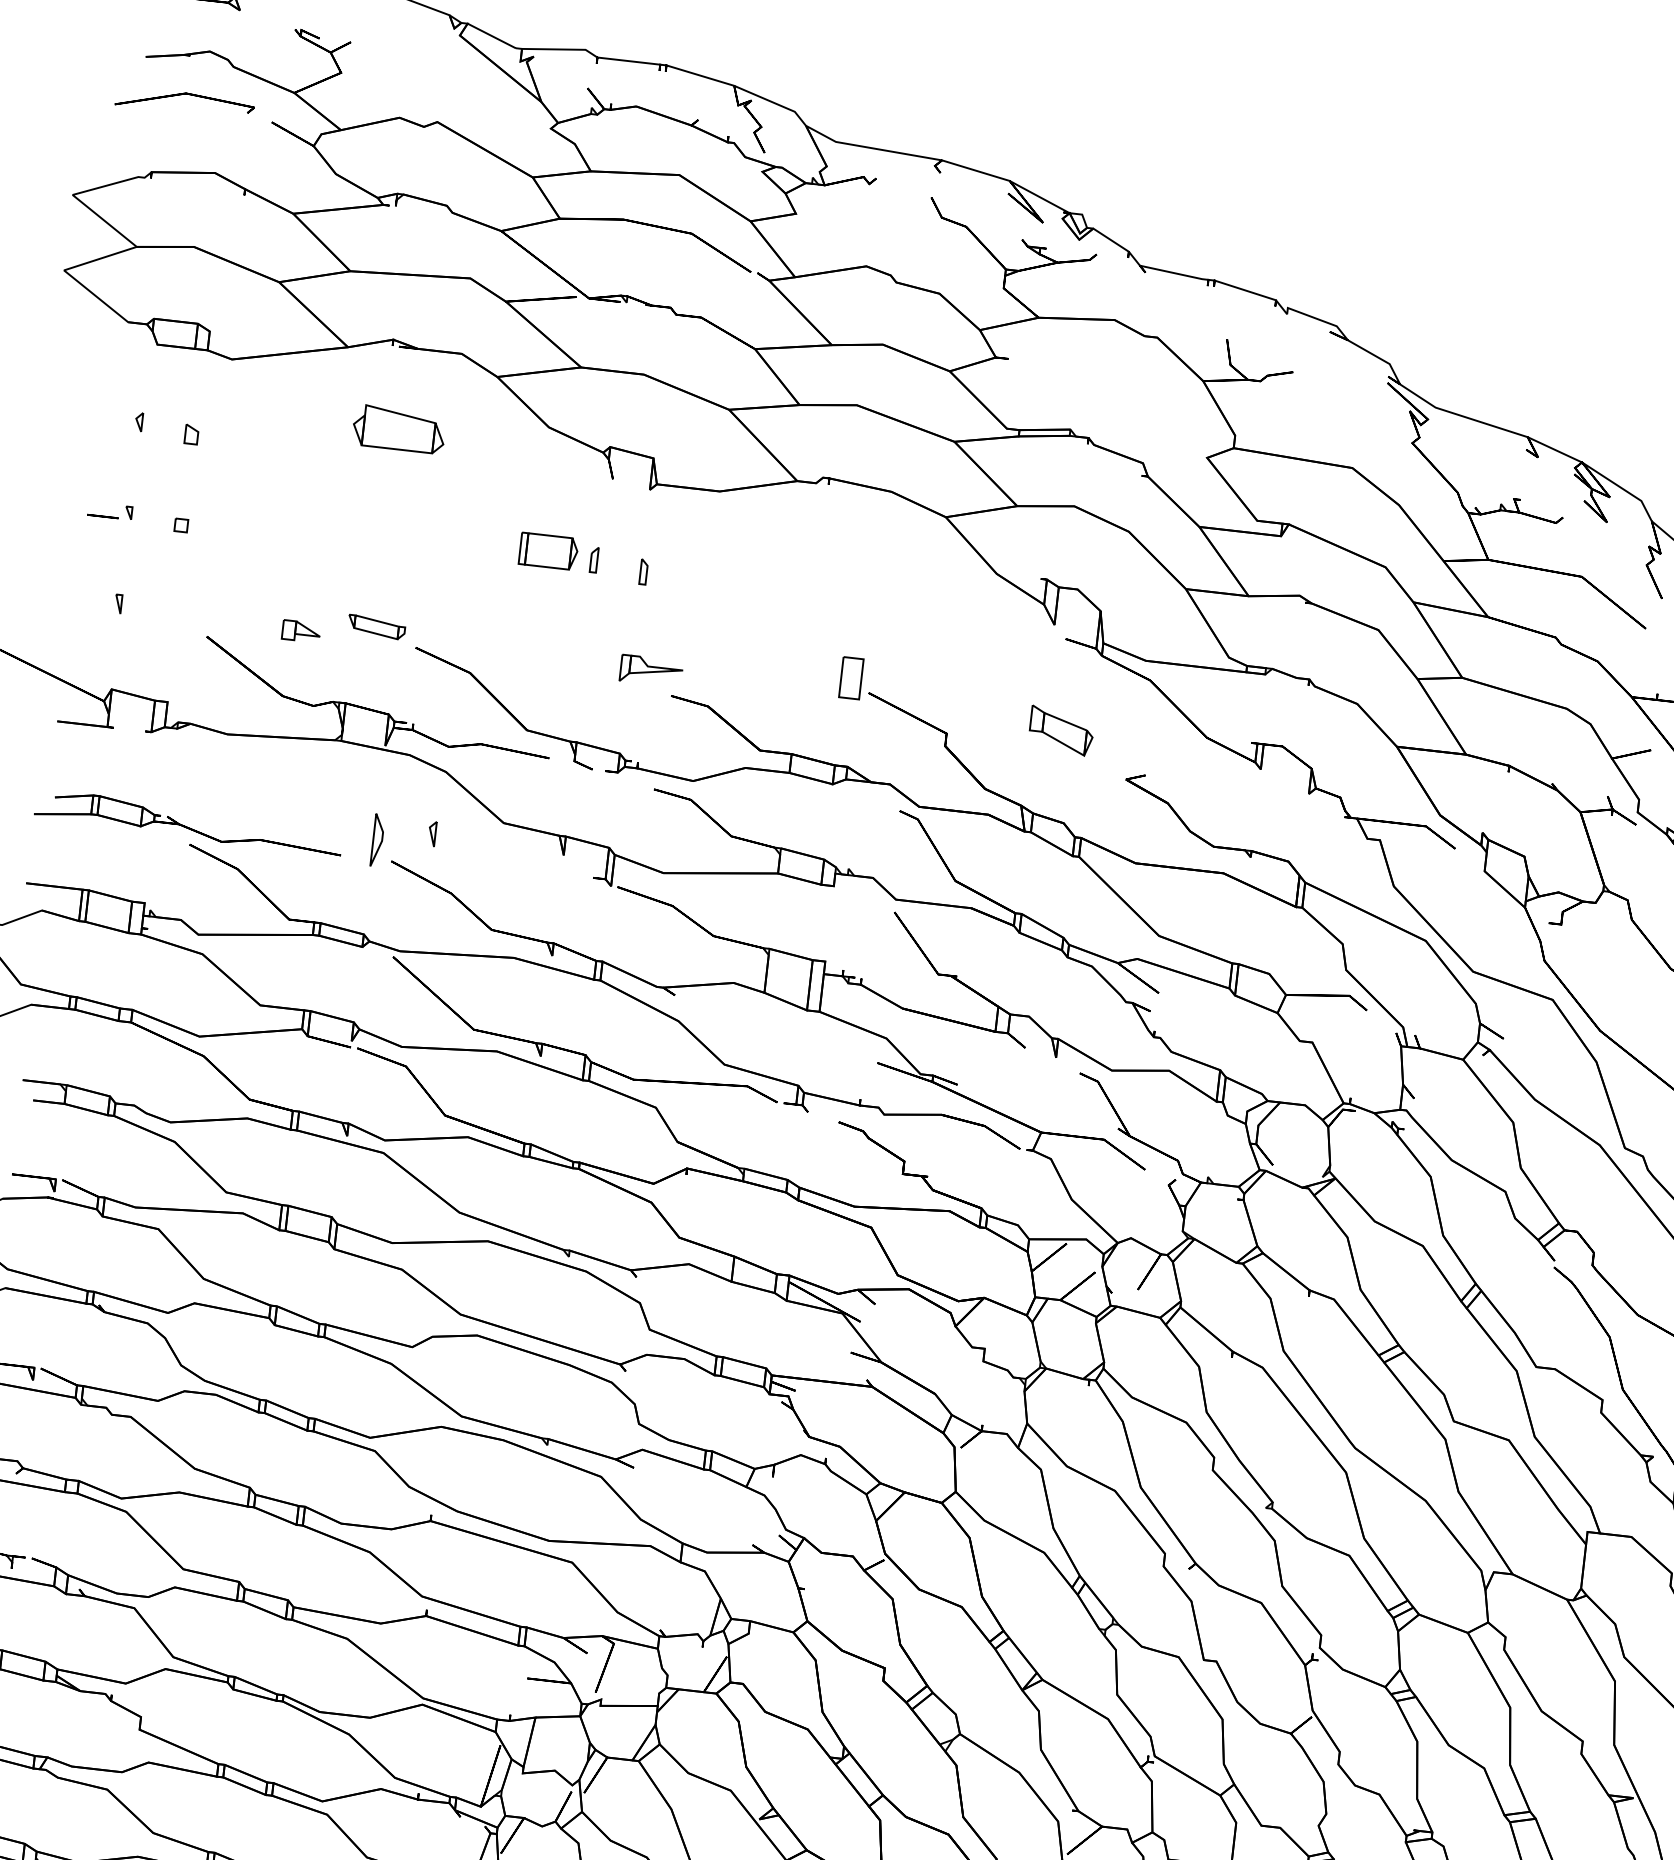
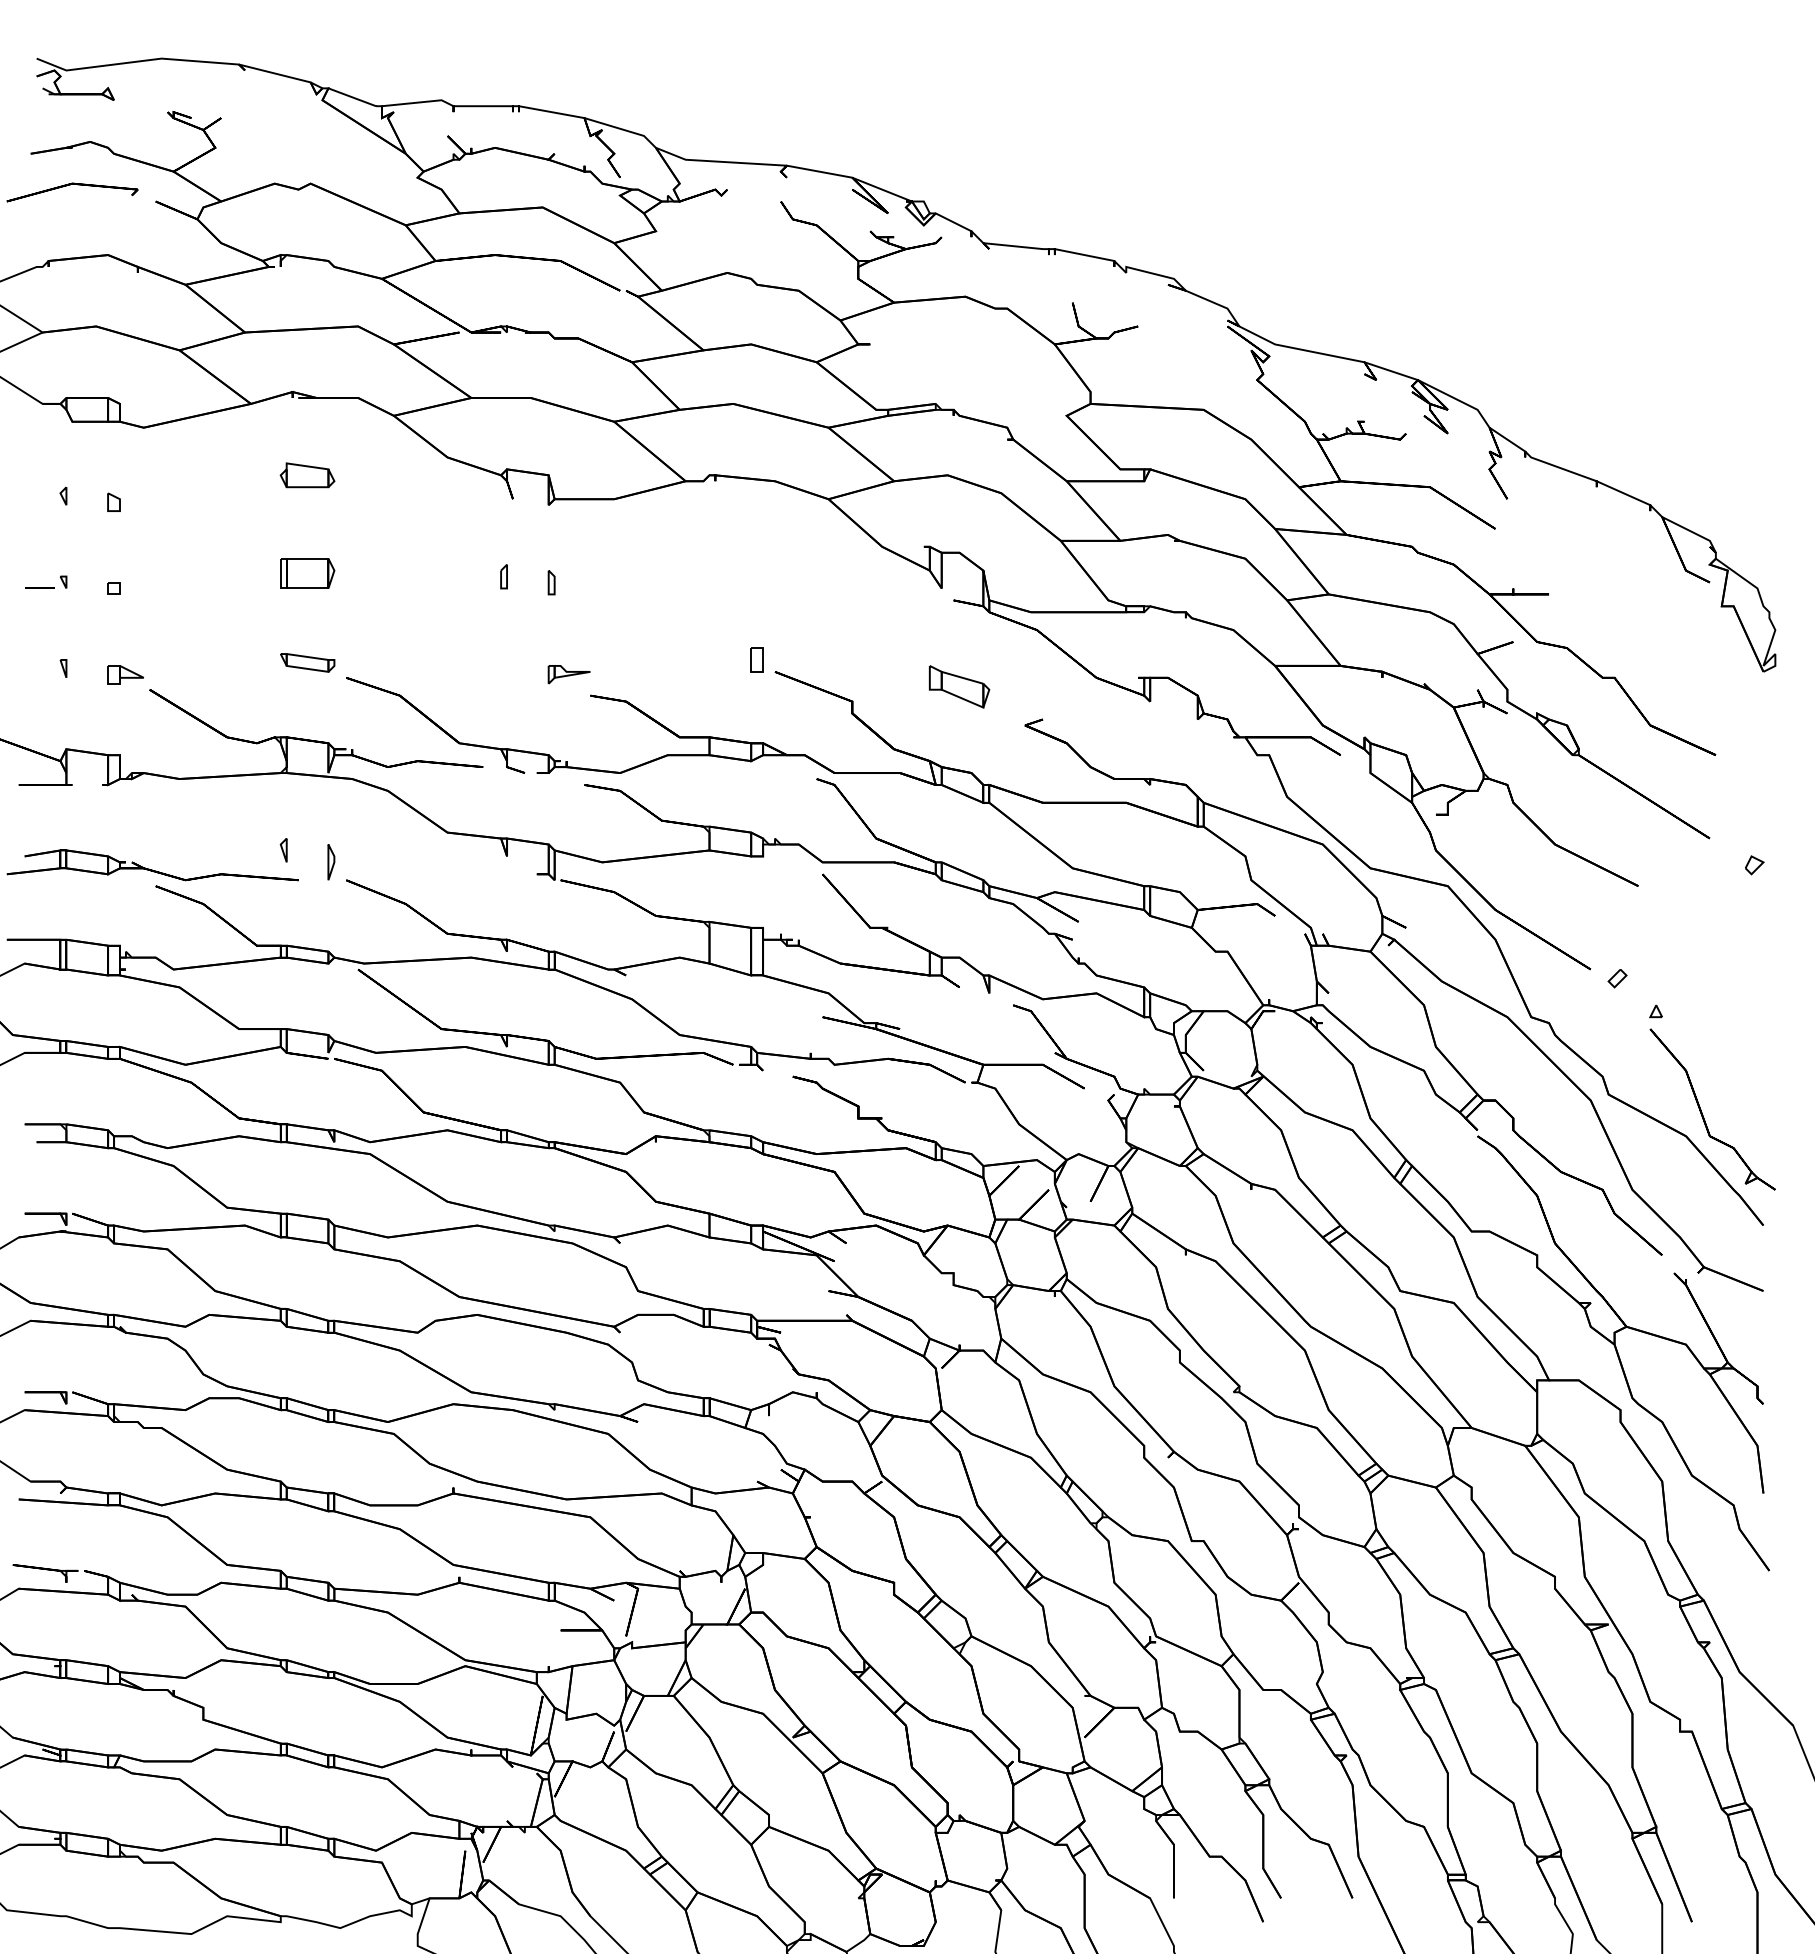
part: (399, 429) -> (307, 475), size x0.62
part: (548, 551) -> (307, 573), moved
part: (301, 631) -> (125, 674), moved
part: (650, 670) -> (568, 674), size x0.71
part: (850, 677) -> (756, 659), size x0.62
part: (432, 834) -> (283, 850), moved
part: (377, 840) -> (331, 862), size x0.71

